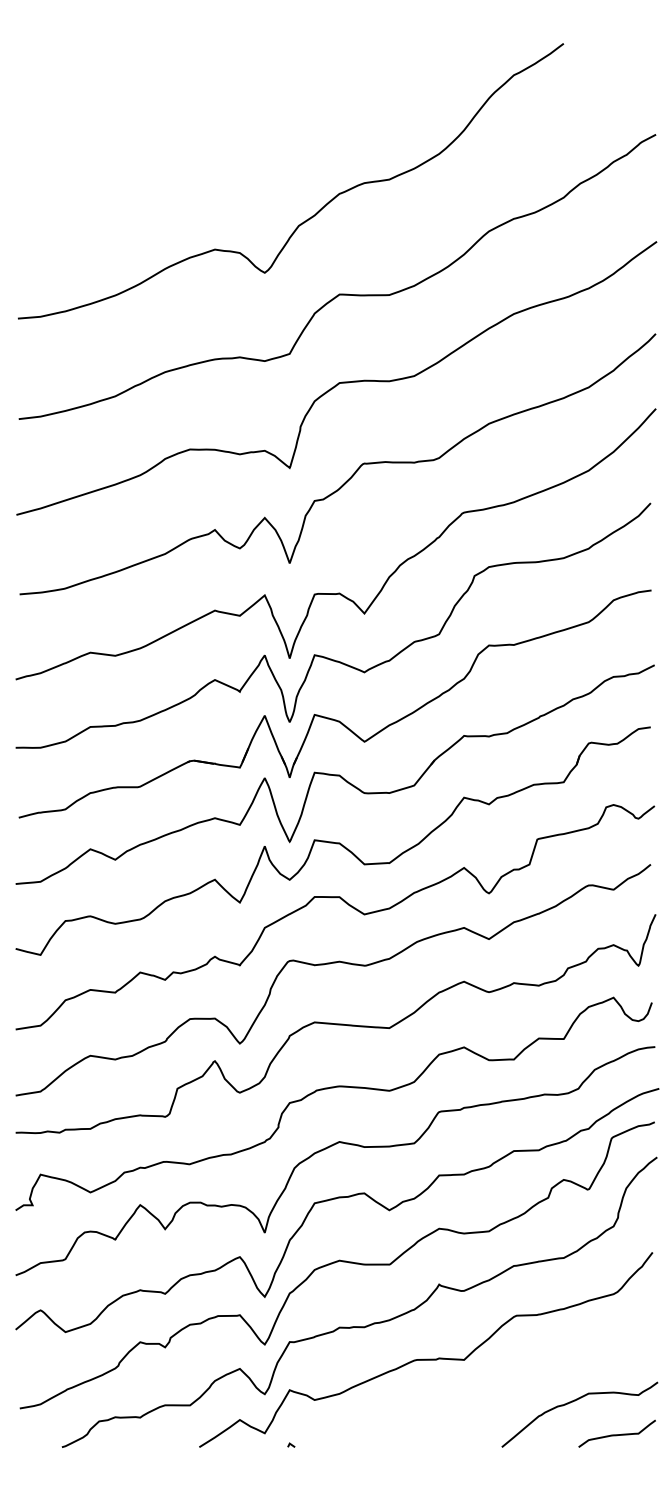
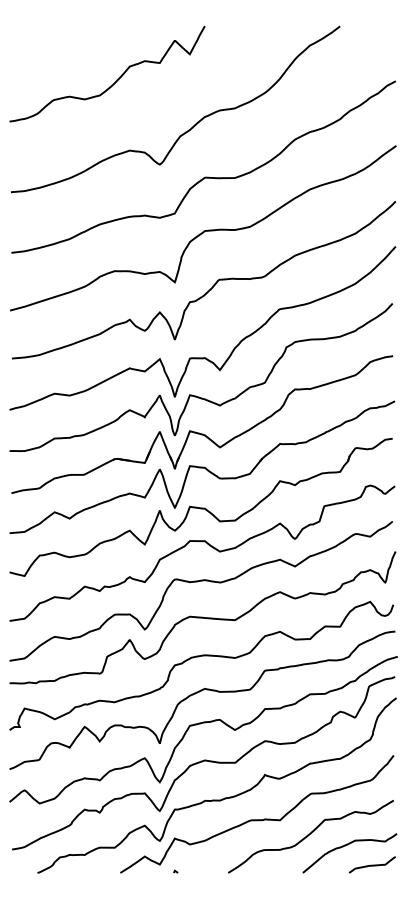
curve: (194, 130) -> (117, 78), added
curve: (512, 1385) -> (309, 835), added

